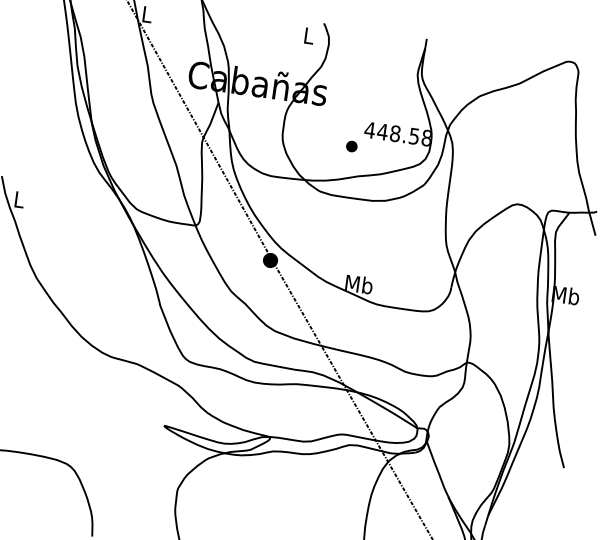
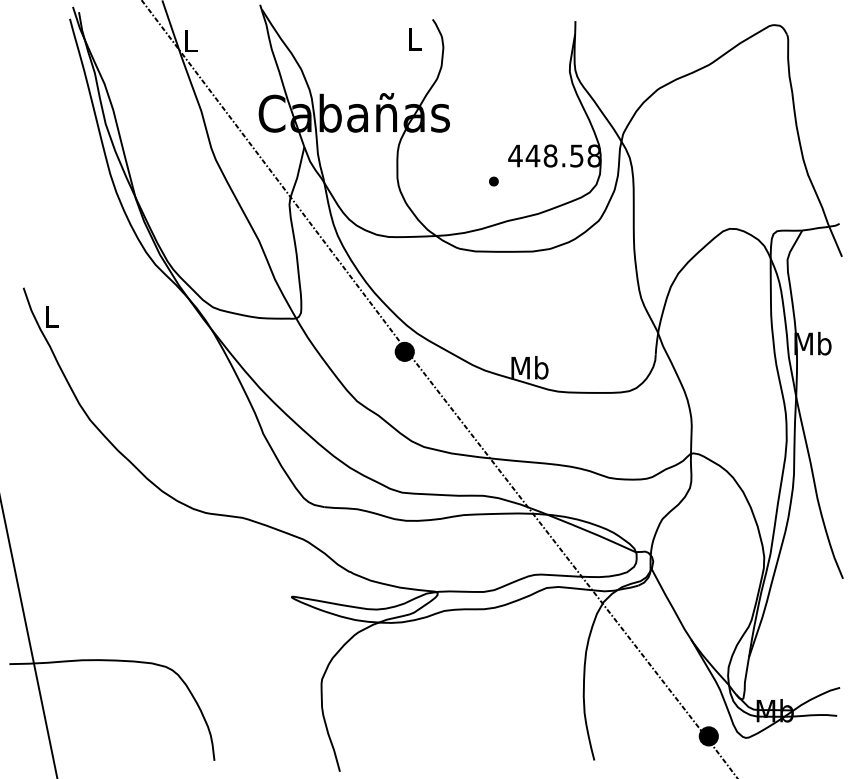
part: (351, 146) -> (493, 181), size x0.62

